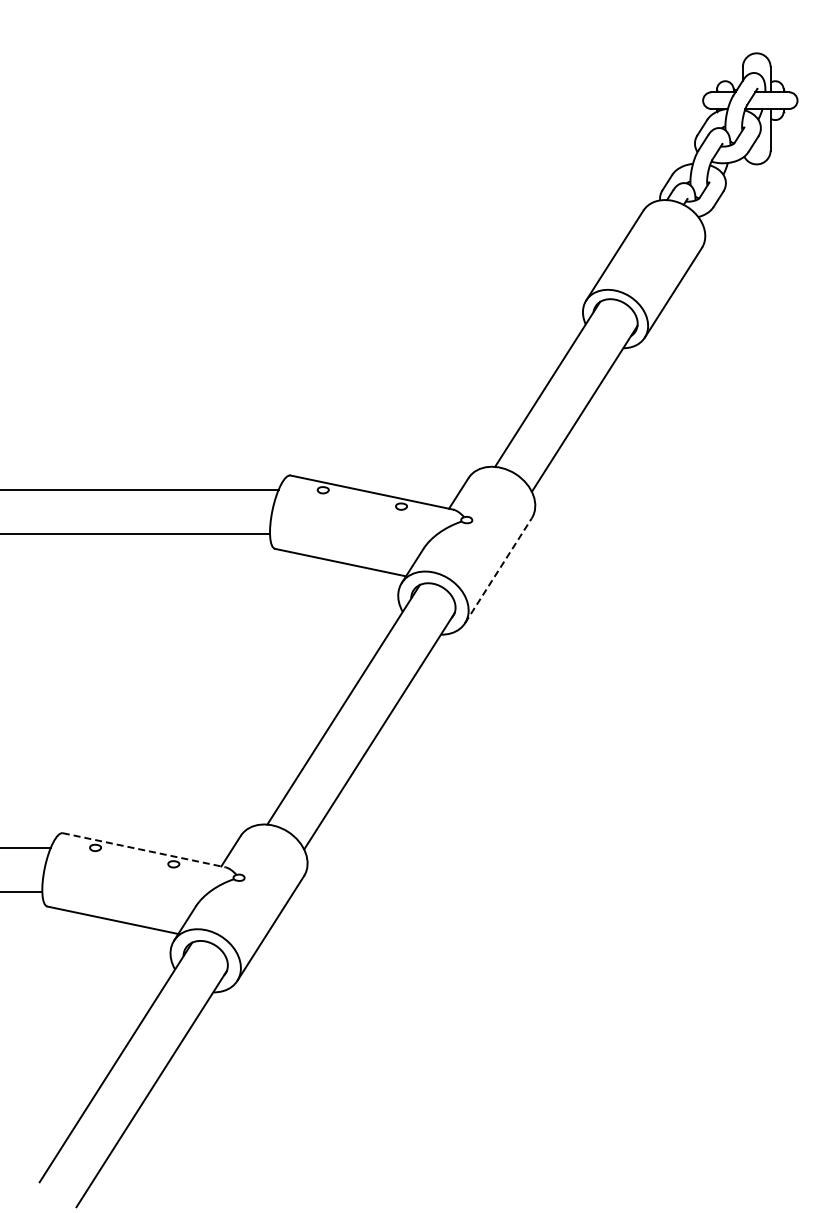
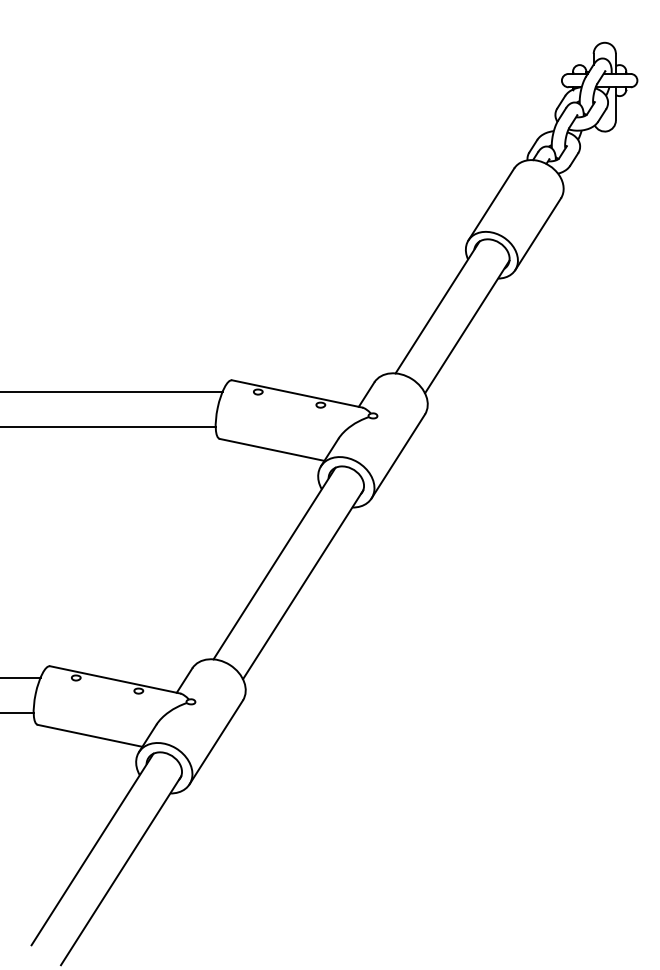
line: (498, 570) -> (398, 456), dashed -> solid
line: (144, 850) -> (115, 680), dashed -> solid

